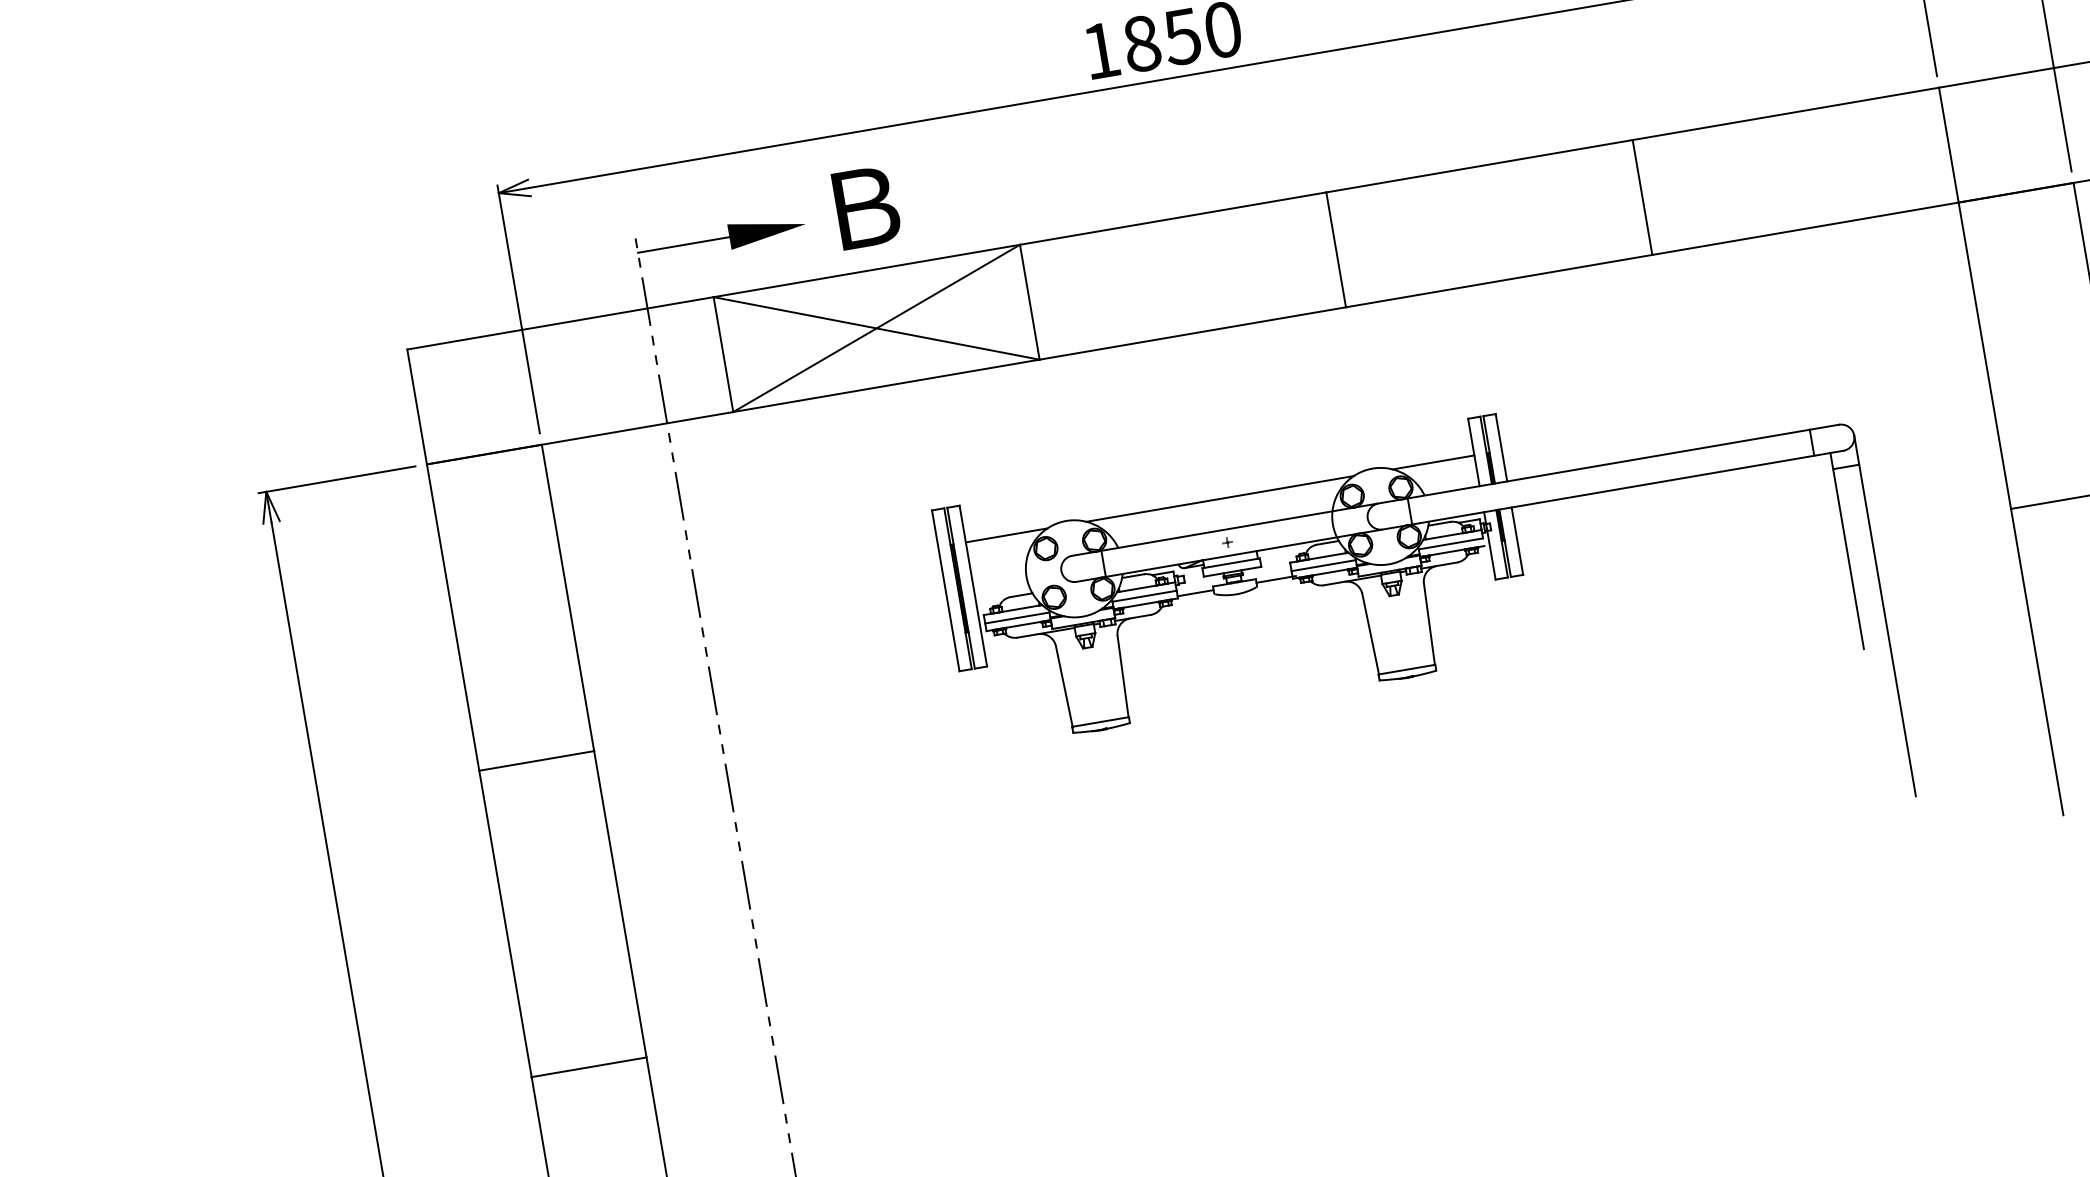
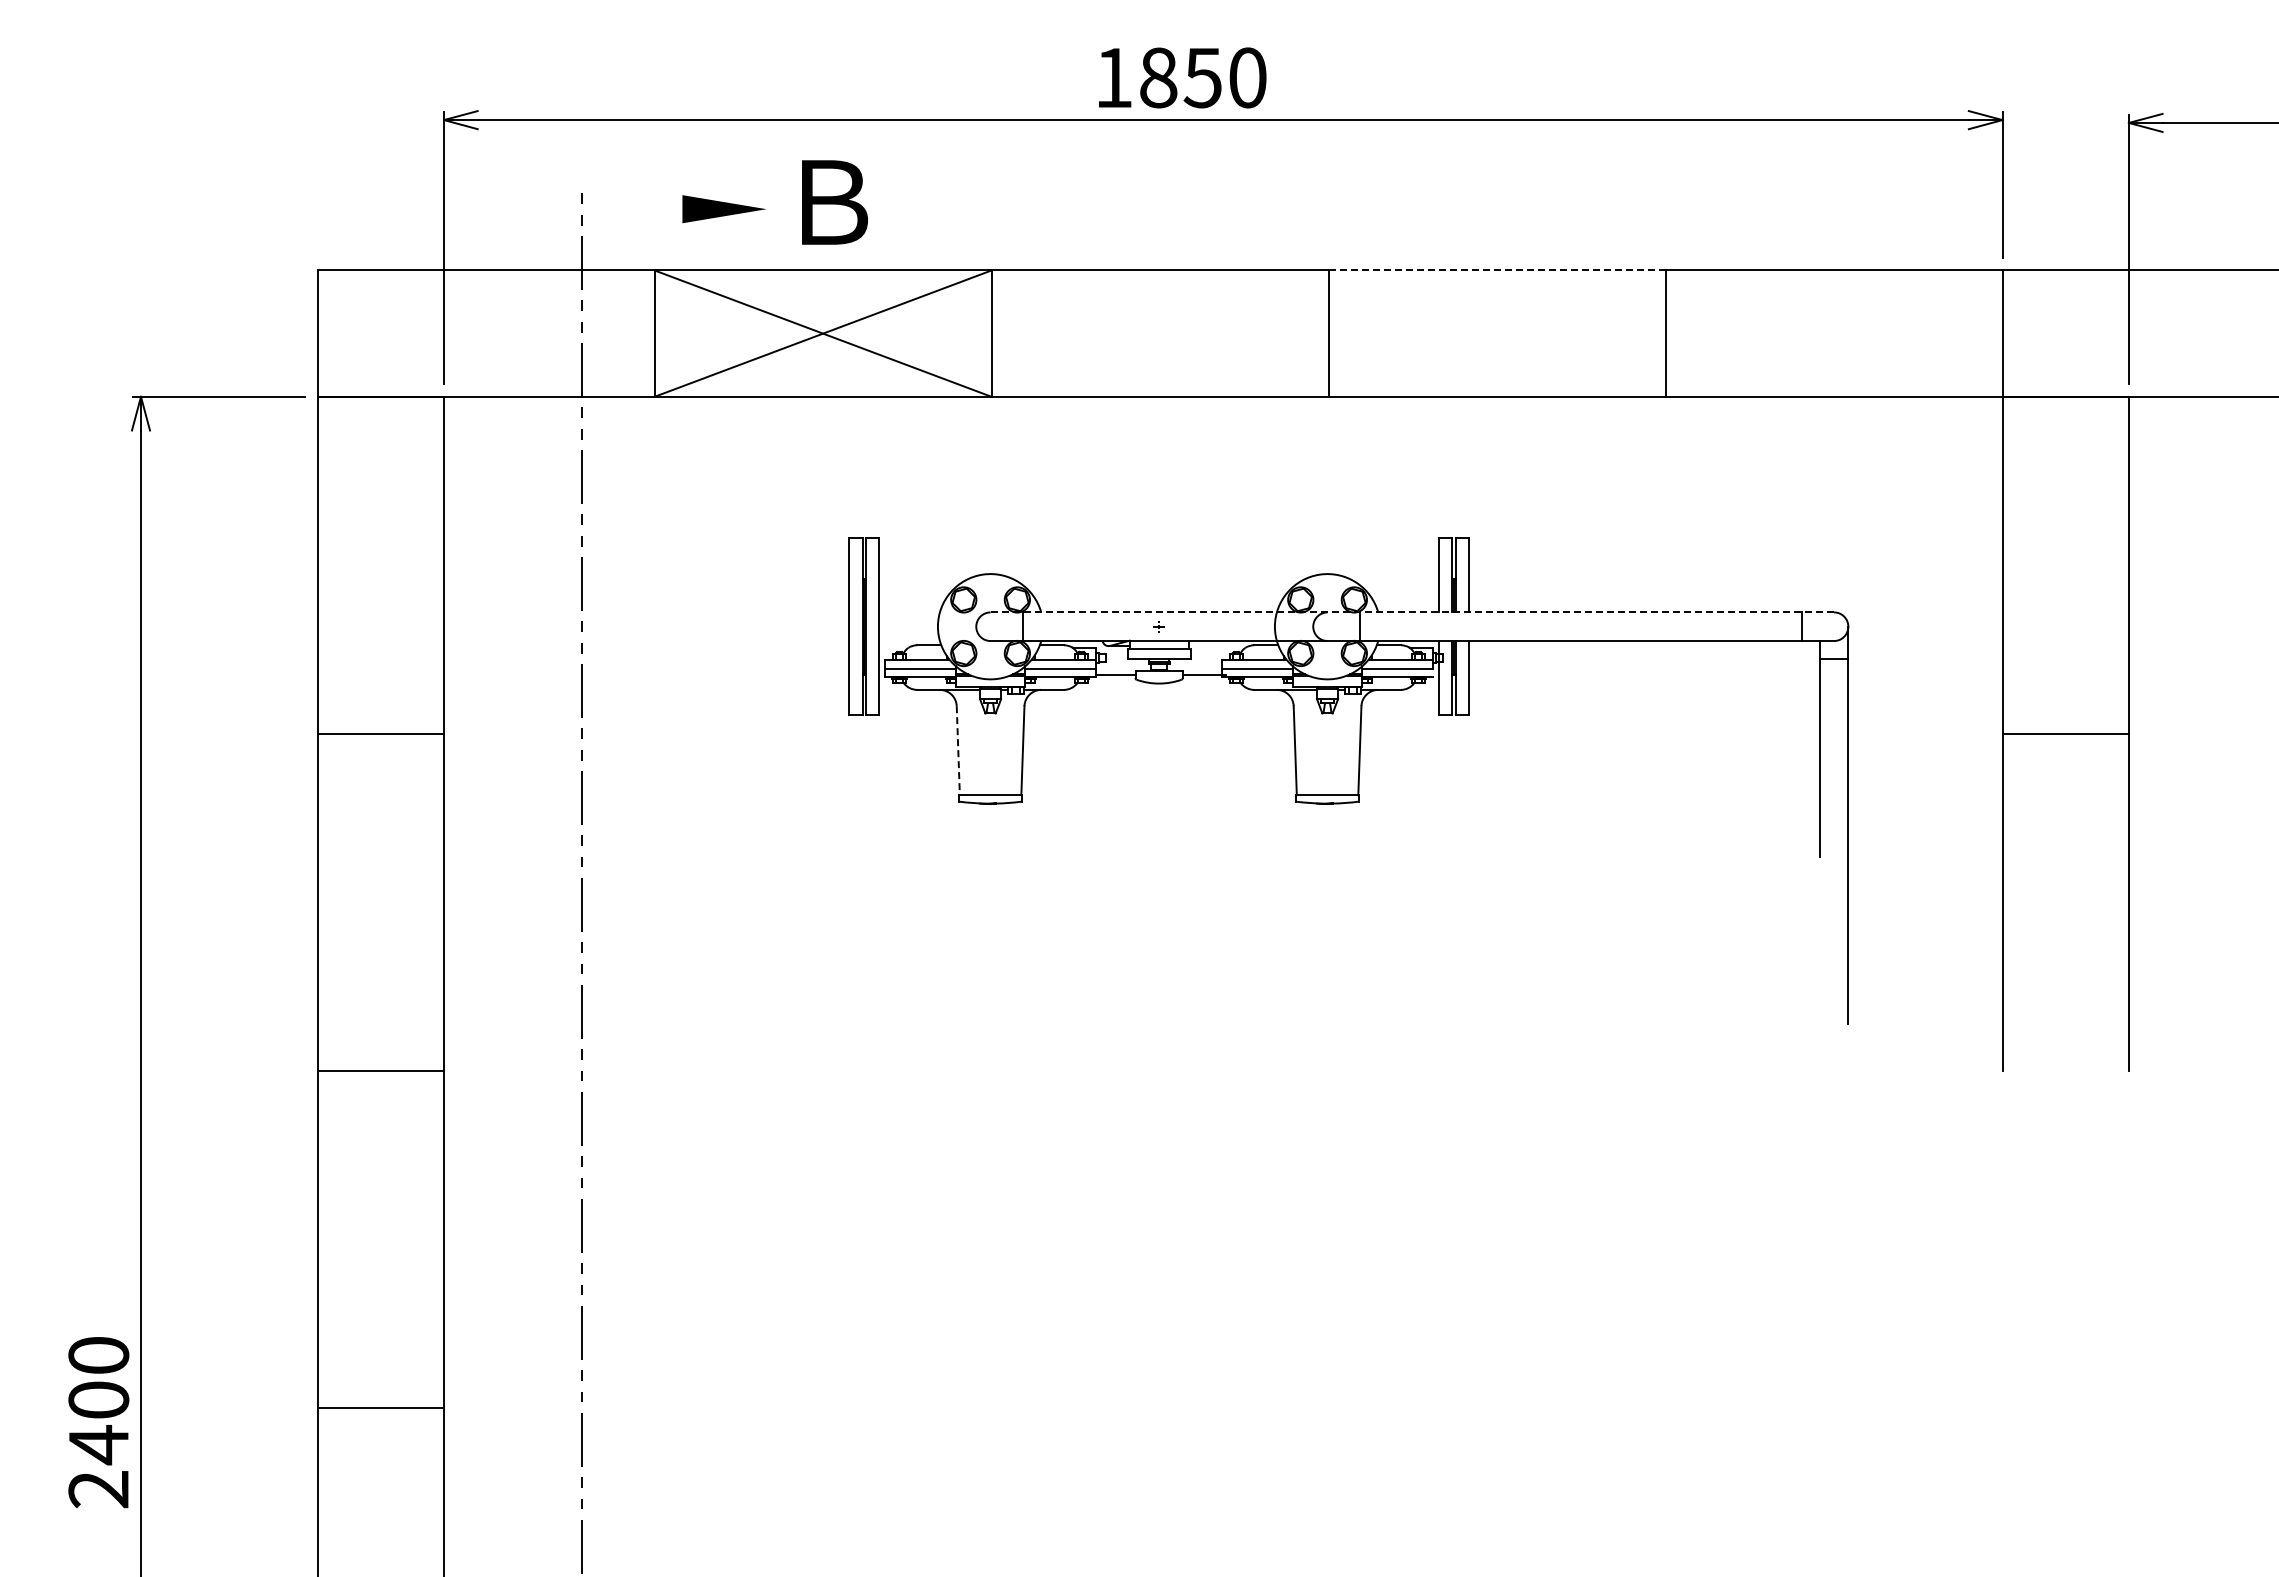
line: (1479, 166) -> (1497, 270), solid -> dashed
line: (683, 245) -> (631, 209), removed
line: (1433, 462) -> (1393, 578), removed
line: (1455, 490) -> (1412, 612), solid -> dashed
line: (1219, 498) -> (1158, 578), removed
line: (1006, 535) -> (924, 578), removed
line: (1064, 686) -> (958, 750), solid -> dashed

